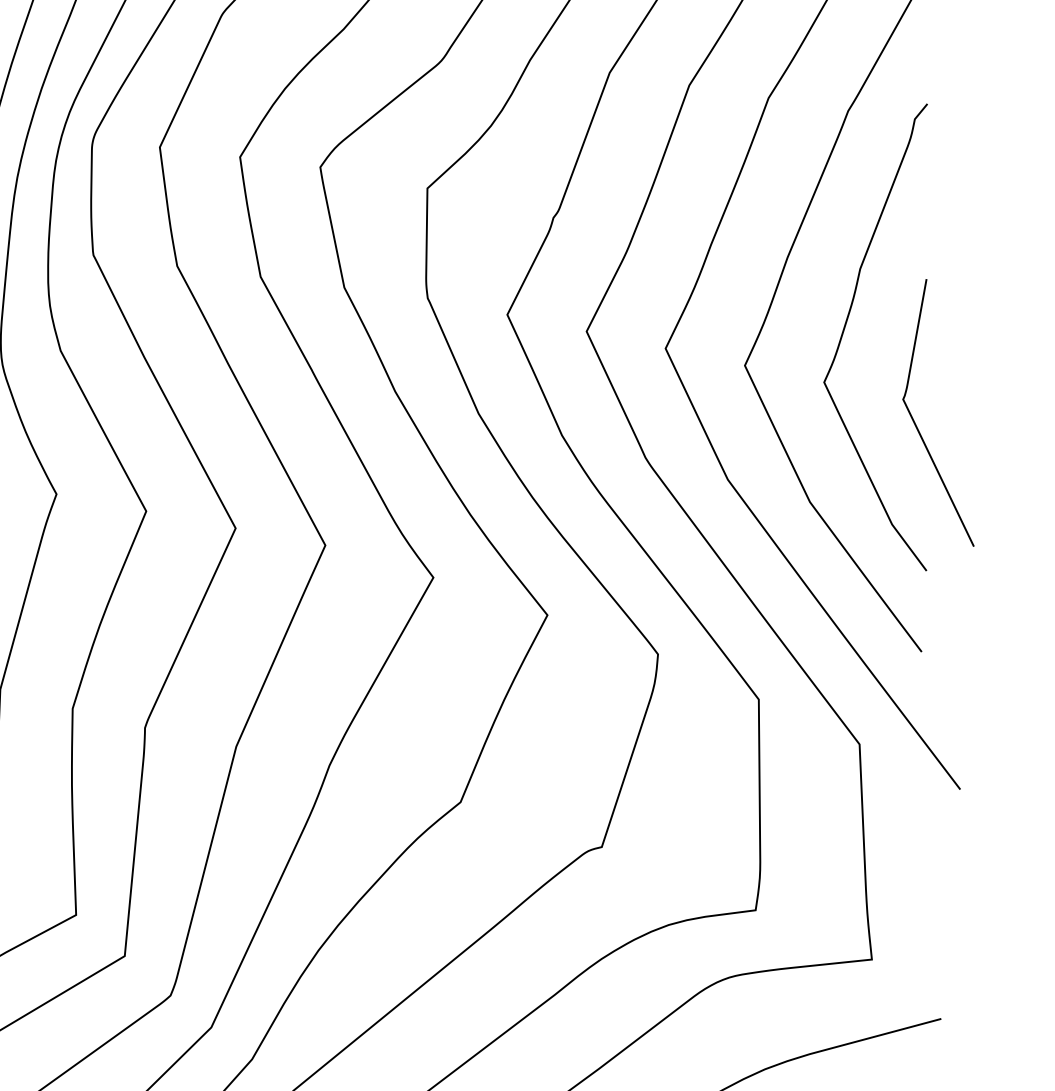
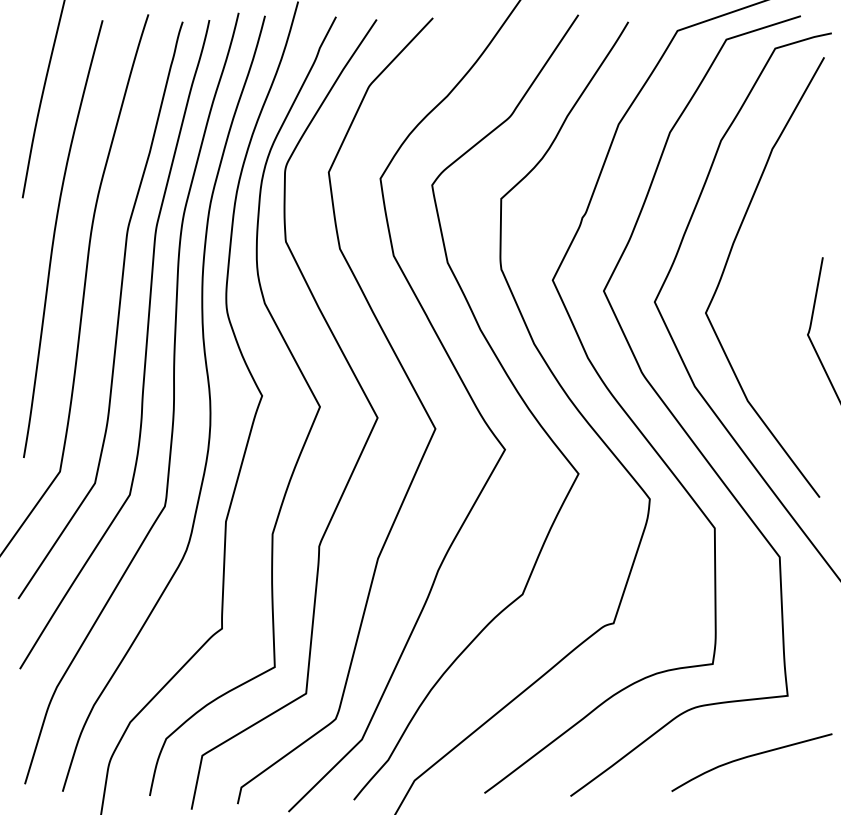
curve: (846, 325) -> (771, 287), removed

